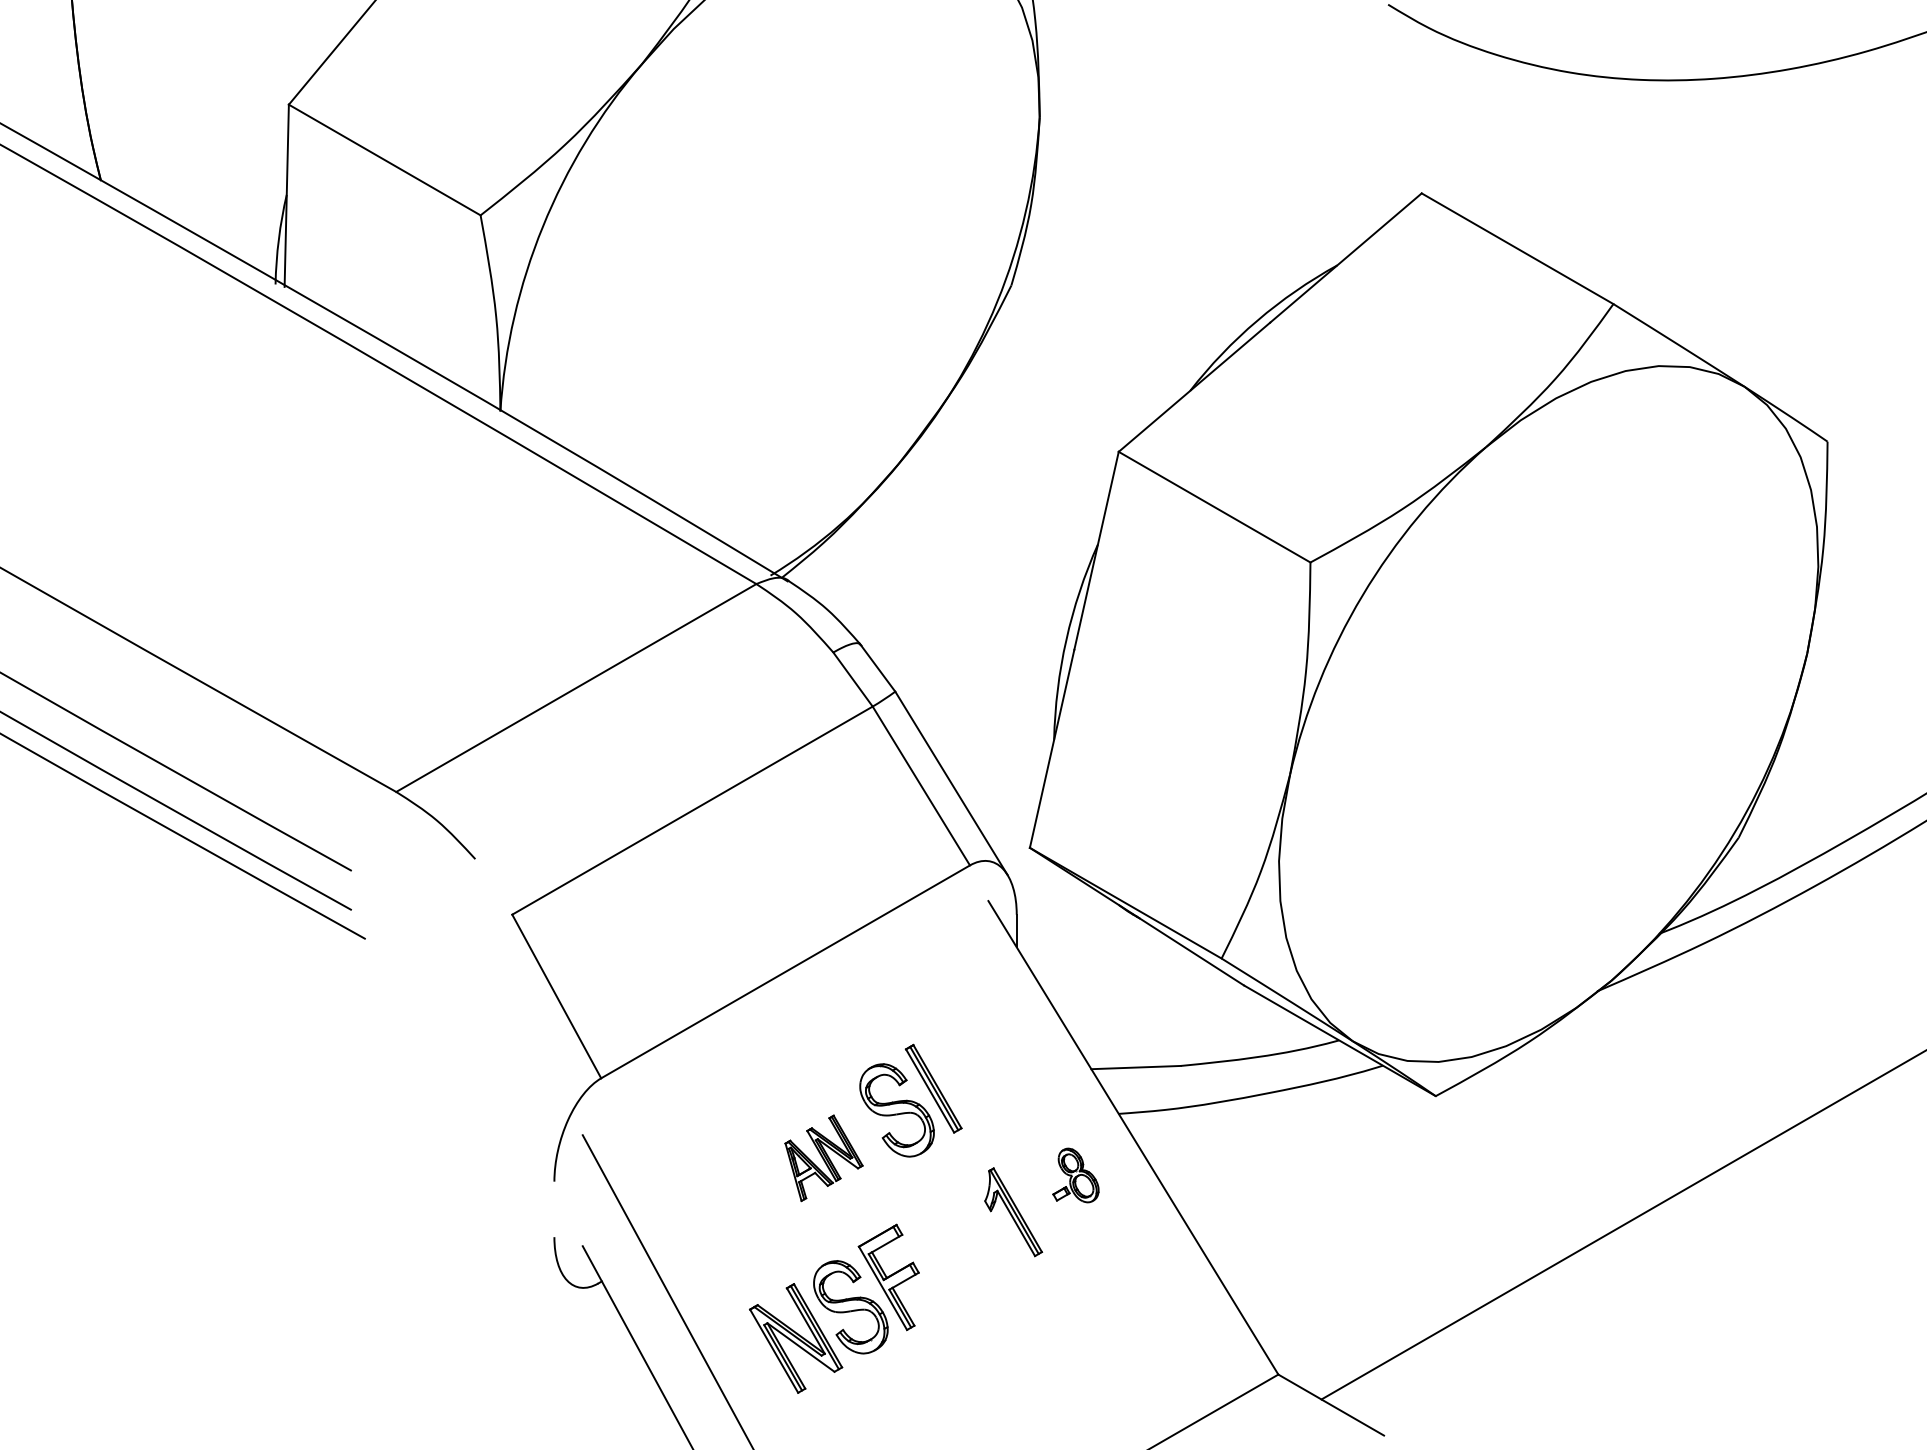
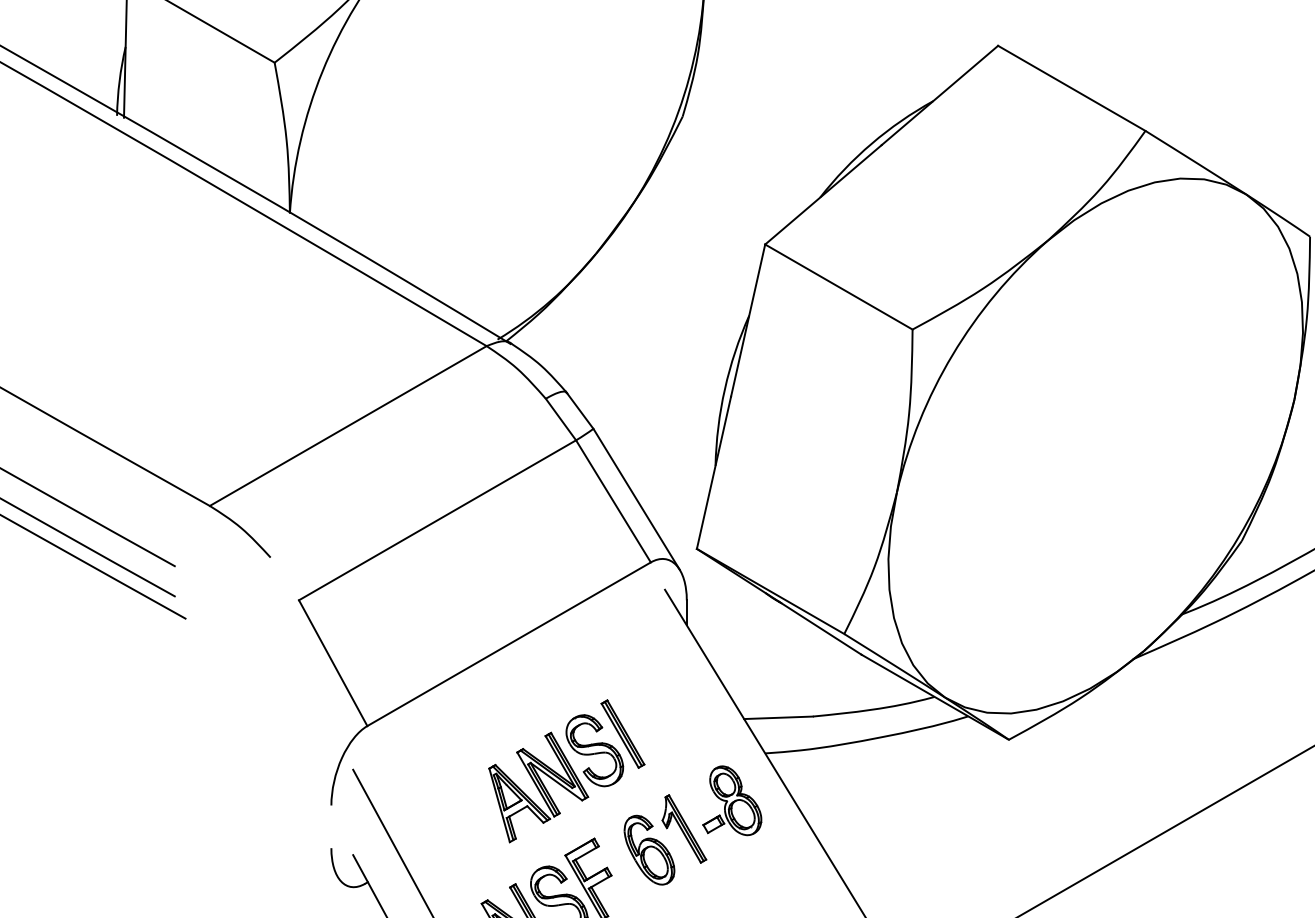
part: (823, 1158) -> (538, 787), size x1.67
part: (1075, 1175) -> (731, 800), size x1.67
part: (967, 1239) -> (648, 849), added

